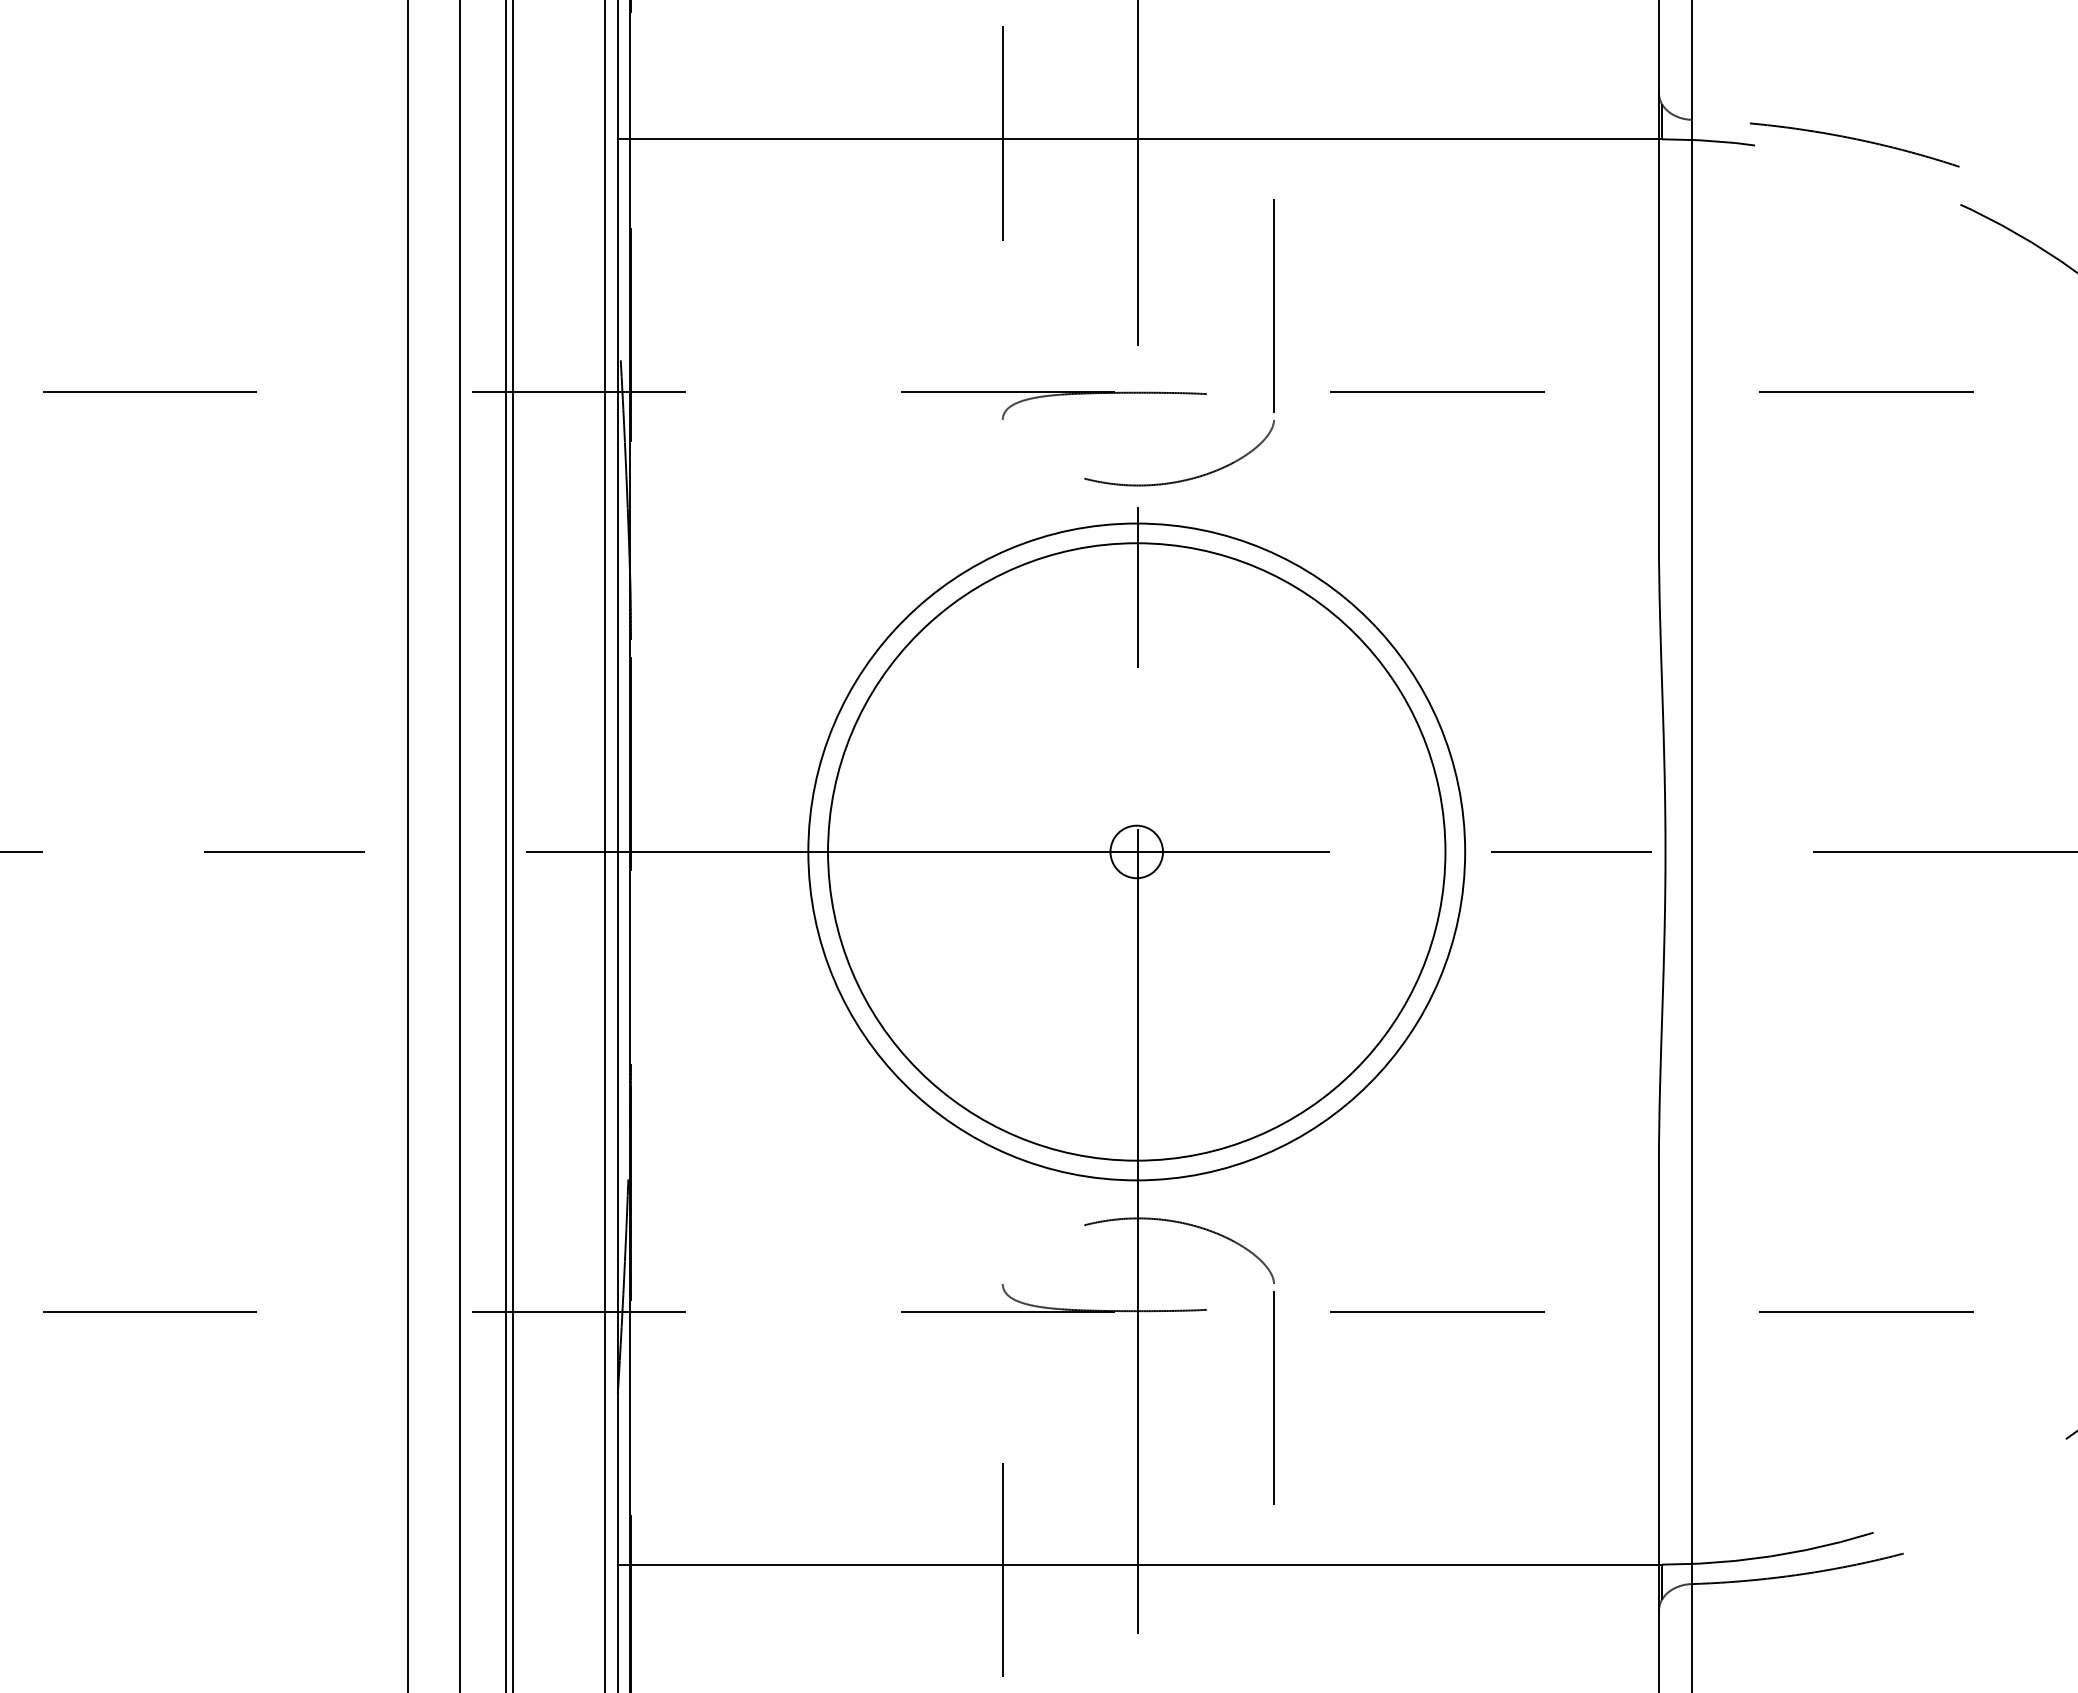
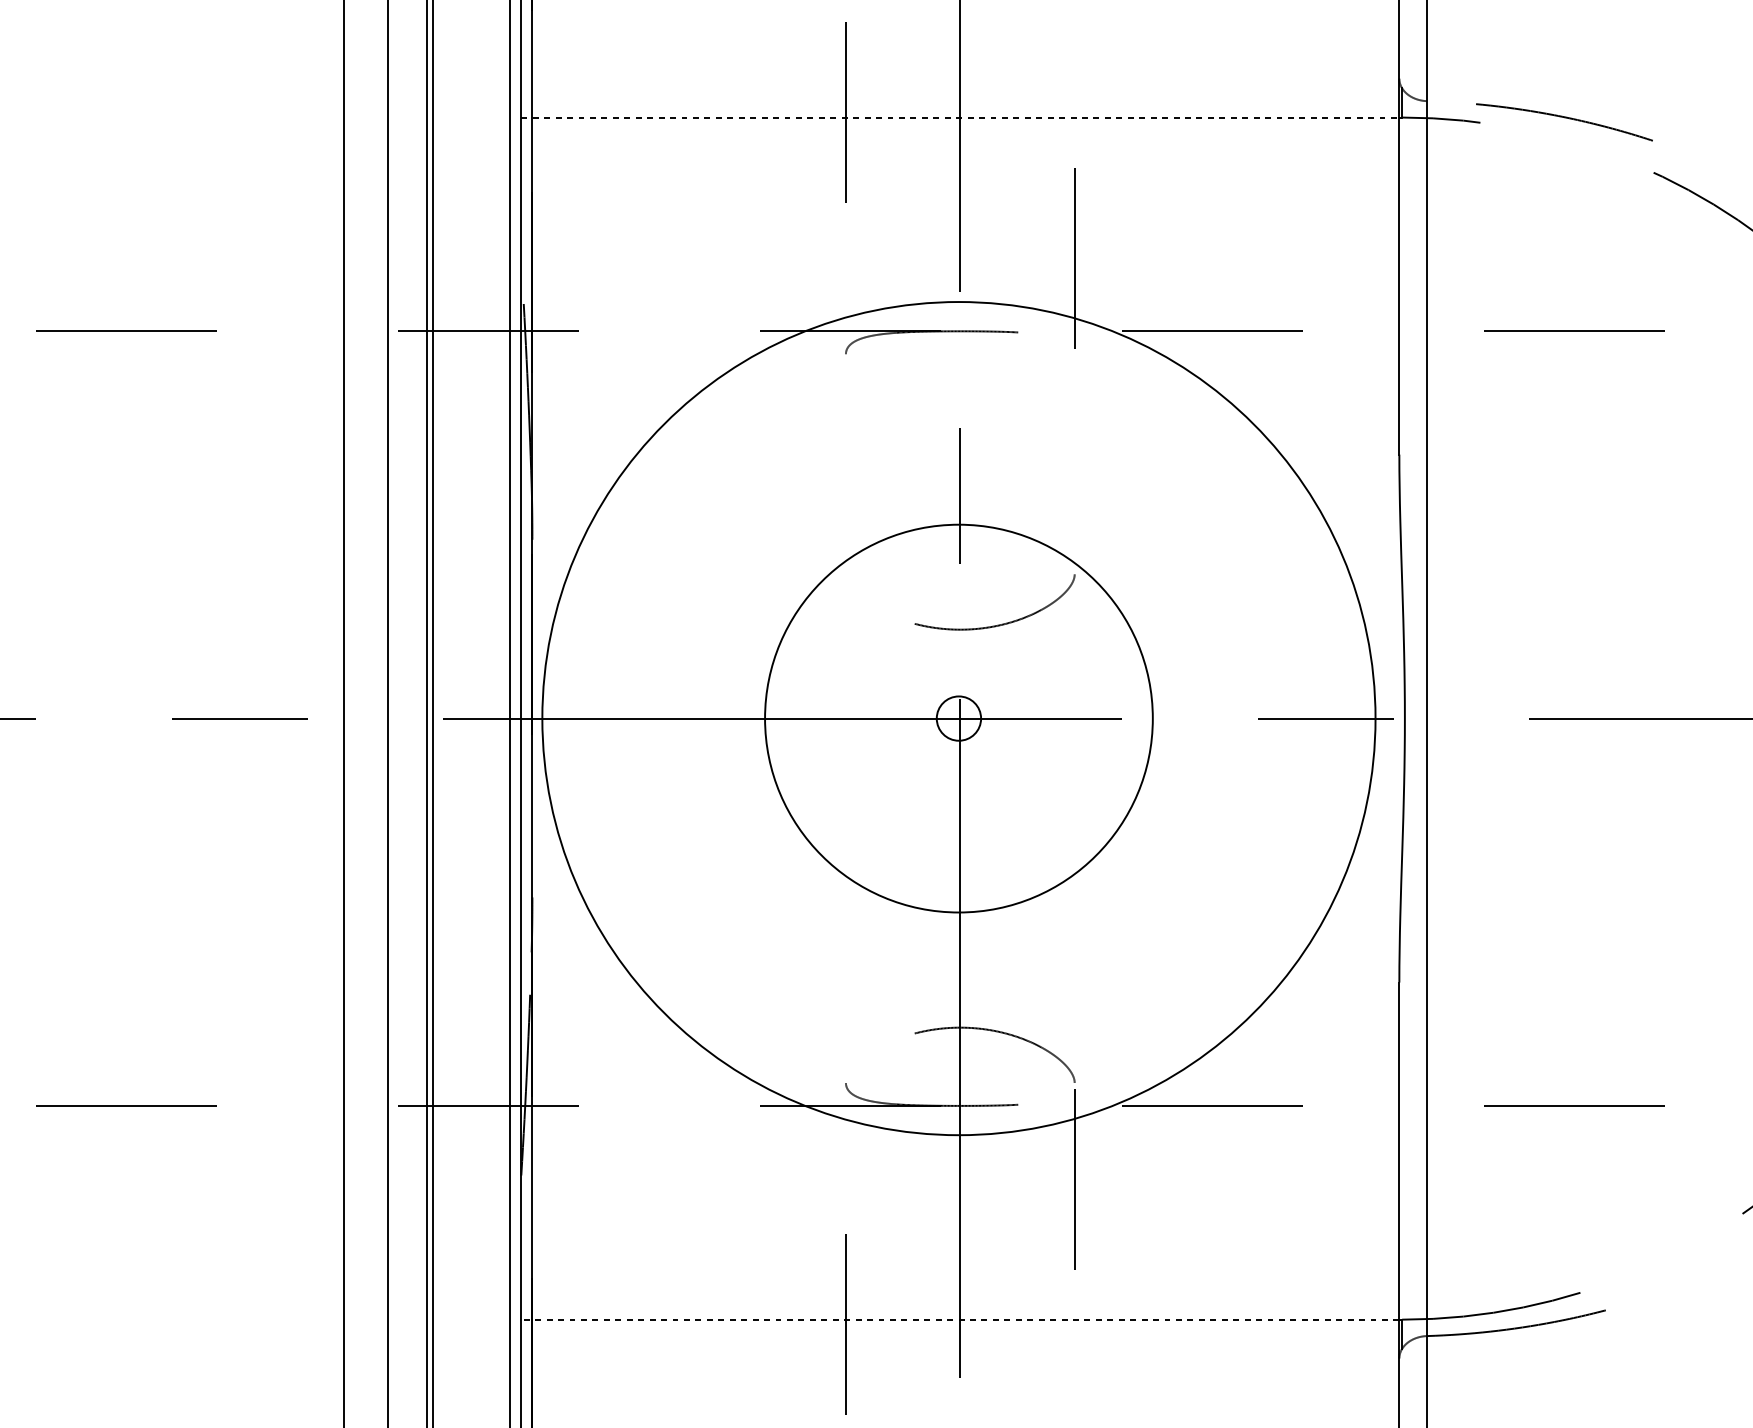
line: (1138, 139) -> (960, 117), solid -> dashed
curve: (1187, 478) -> (1001, 623), moved
circle: (1136, 851) -> (958, 718), size x0.7
circle: (1136, 851) -> (958, 718), size x1.6
line: (1138, 1564) -> (960, 1319), solid -> dashed

